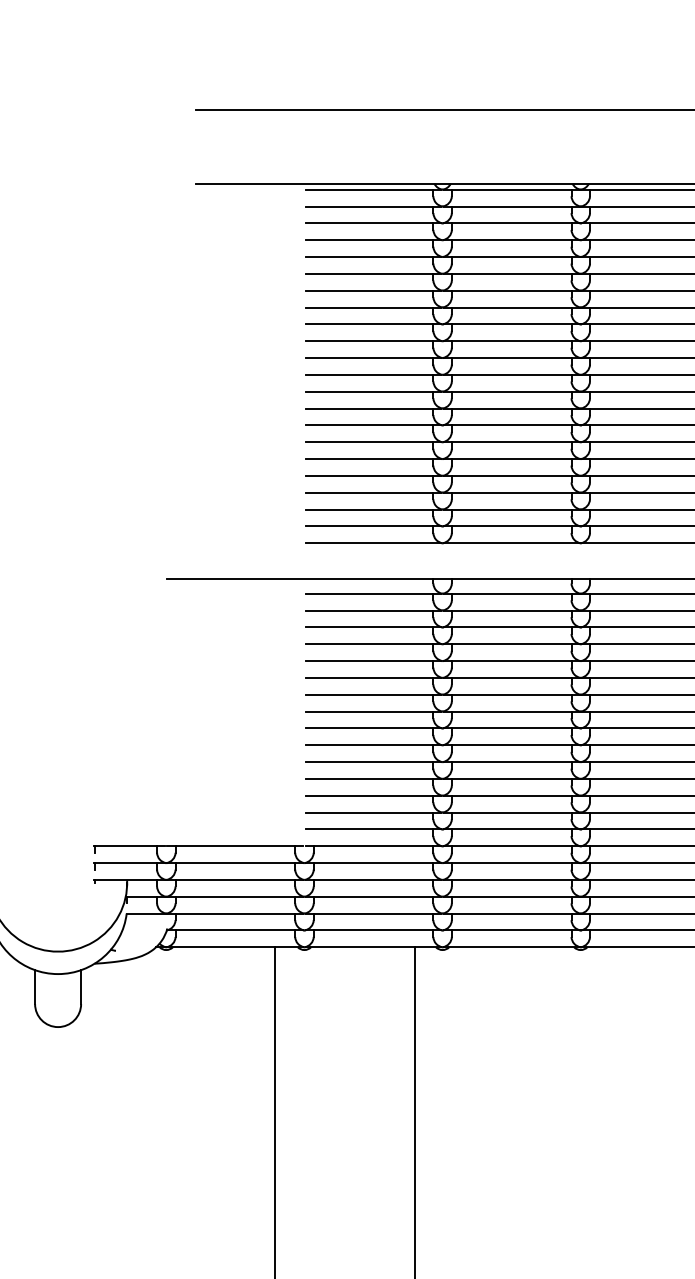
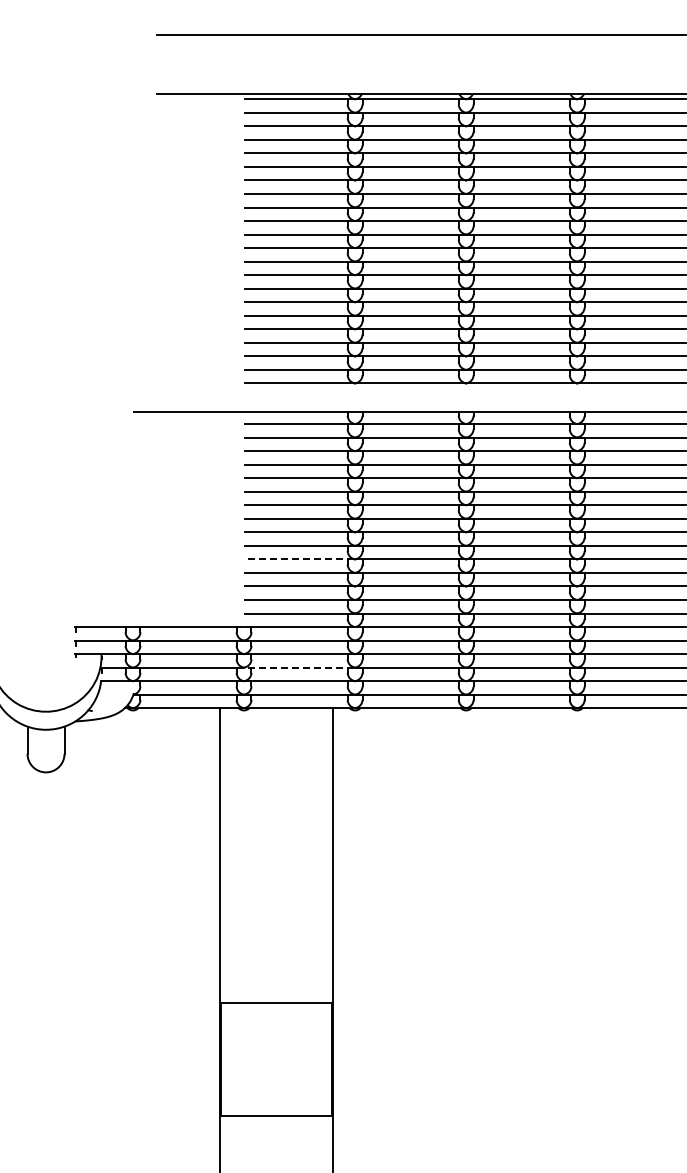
line: (373, 762) -> (299, 559), solid -> dashed
line: (373, 896) -> (299, 667), solid -> dashed

